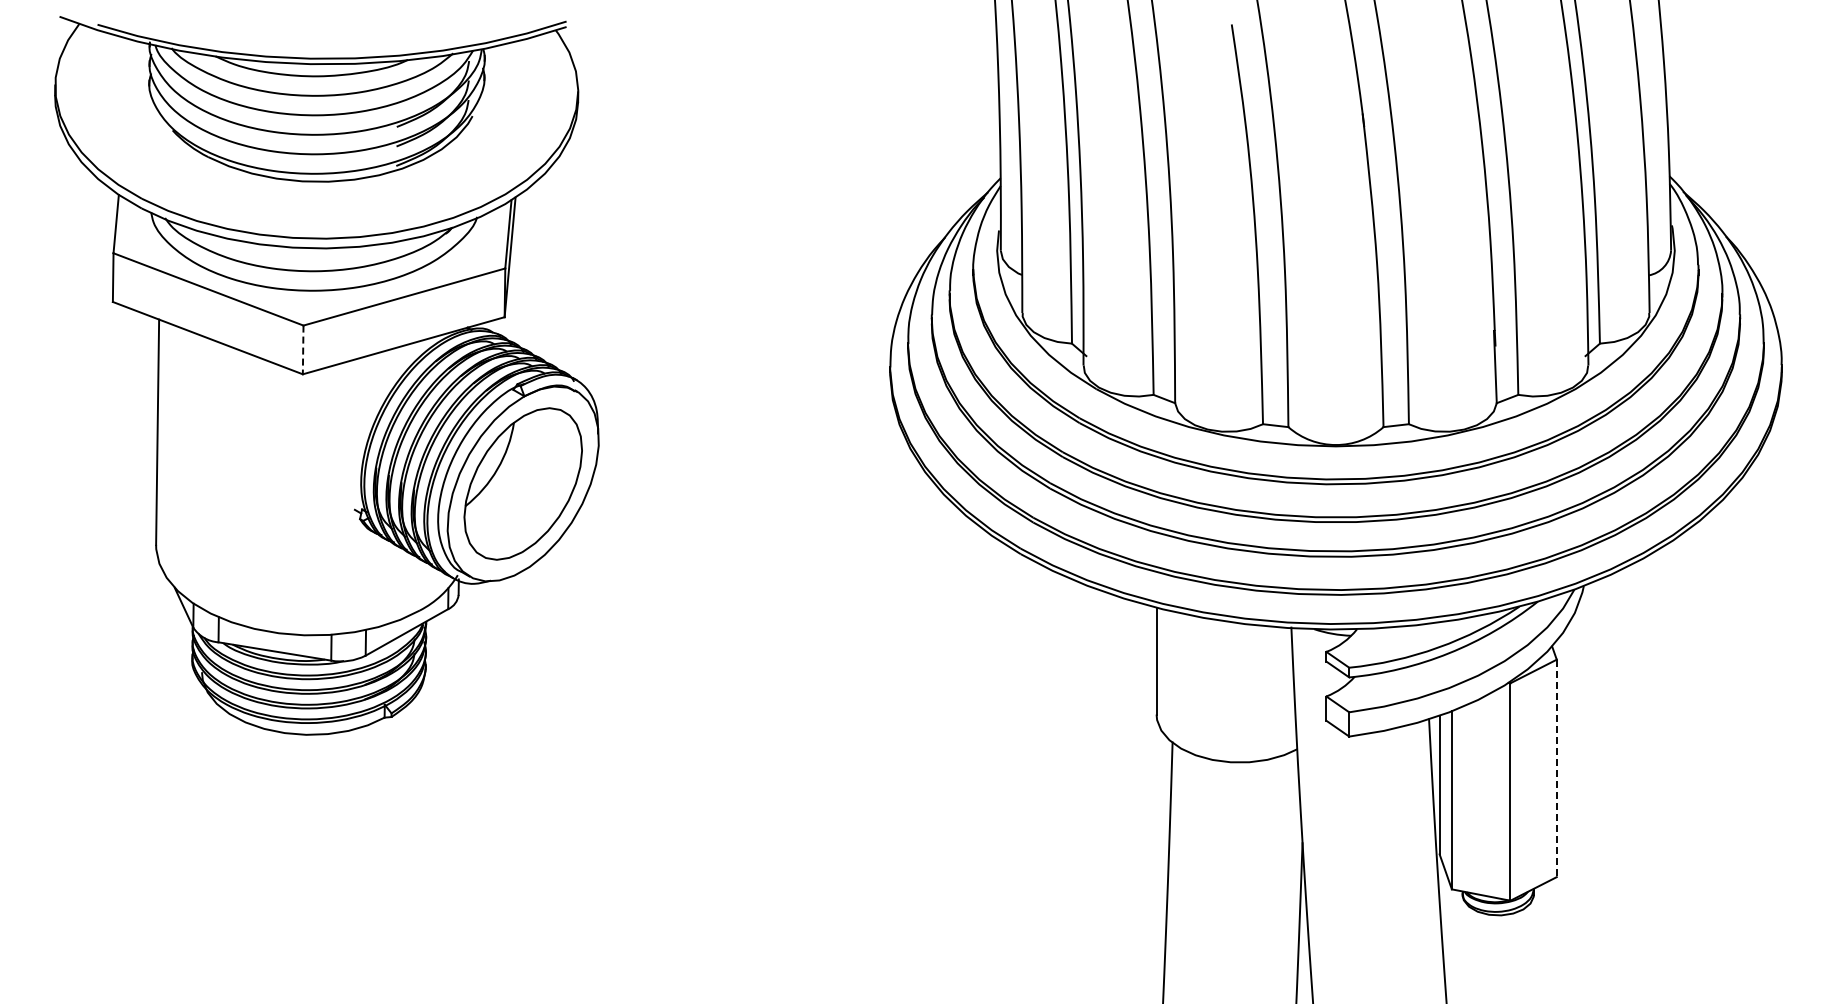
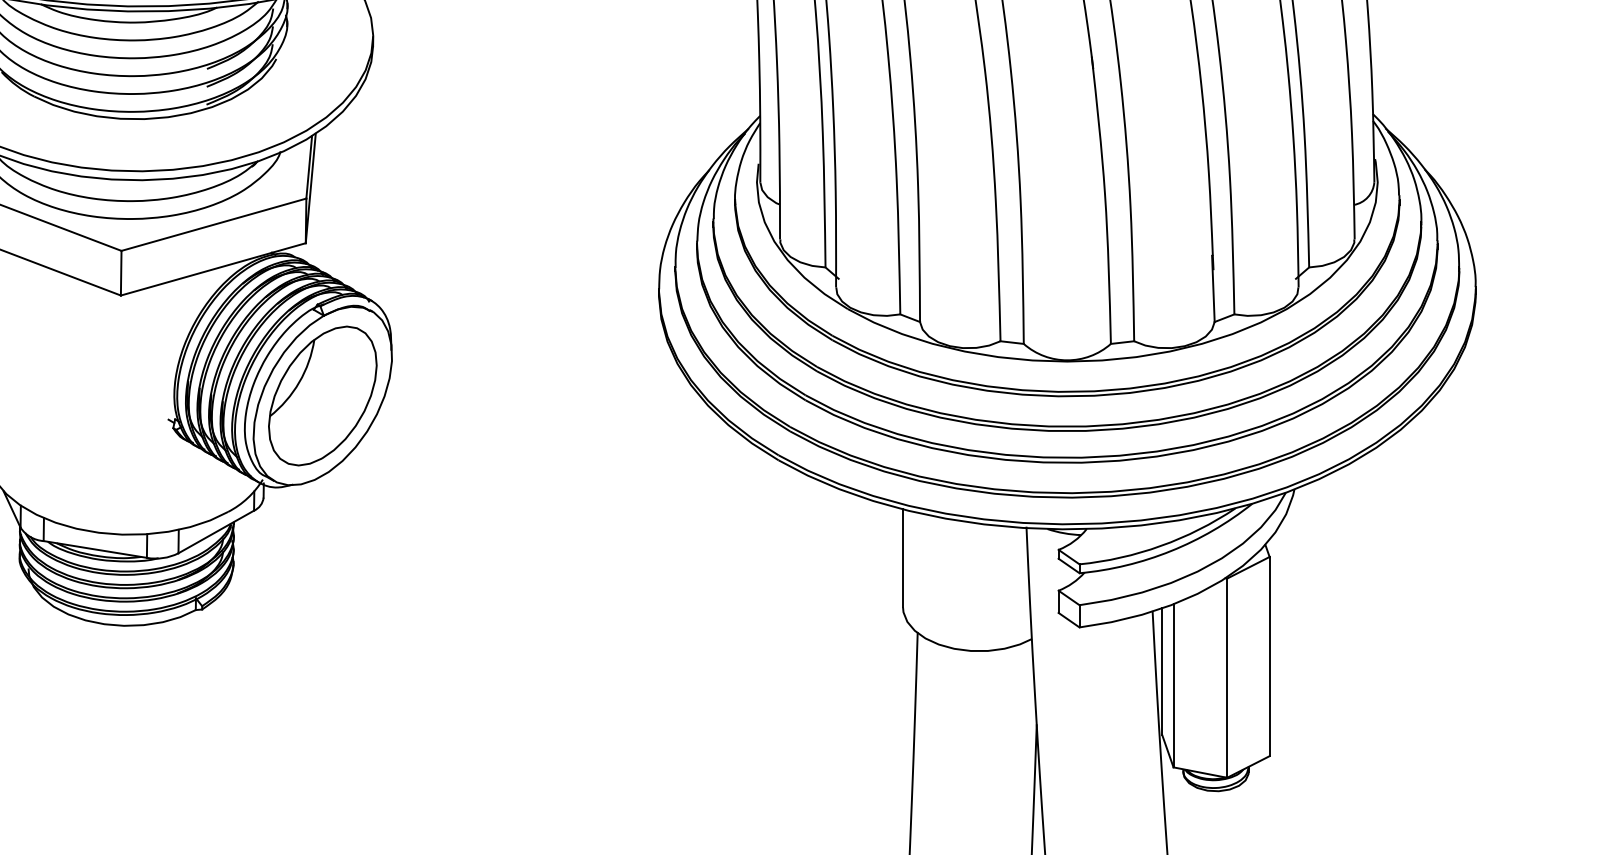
line: (303, 350) -> (121, 273), dashed -> solid
line: (1556, 768) -> (1269, 656), dashed -> solid

